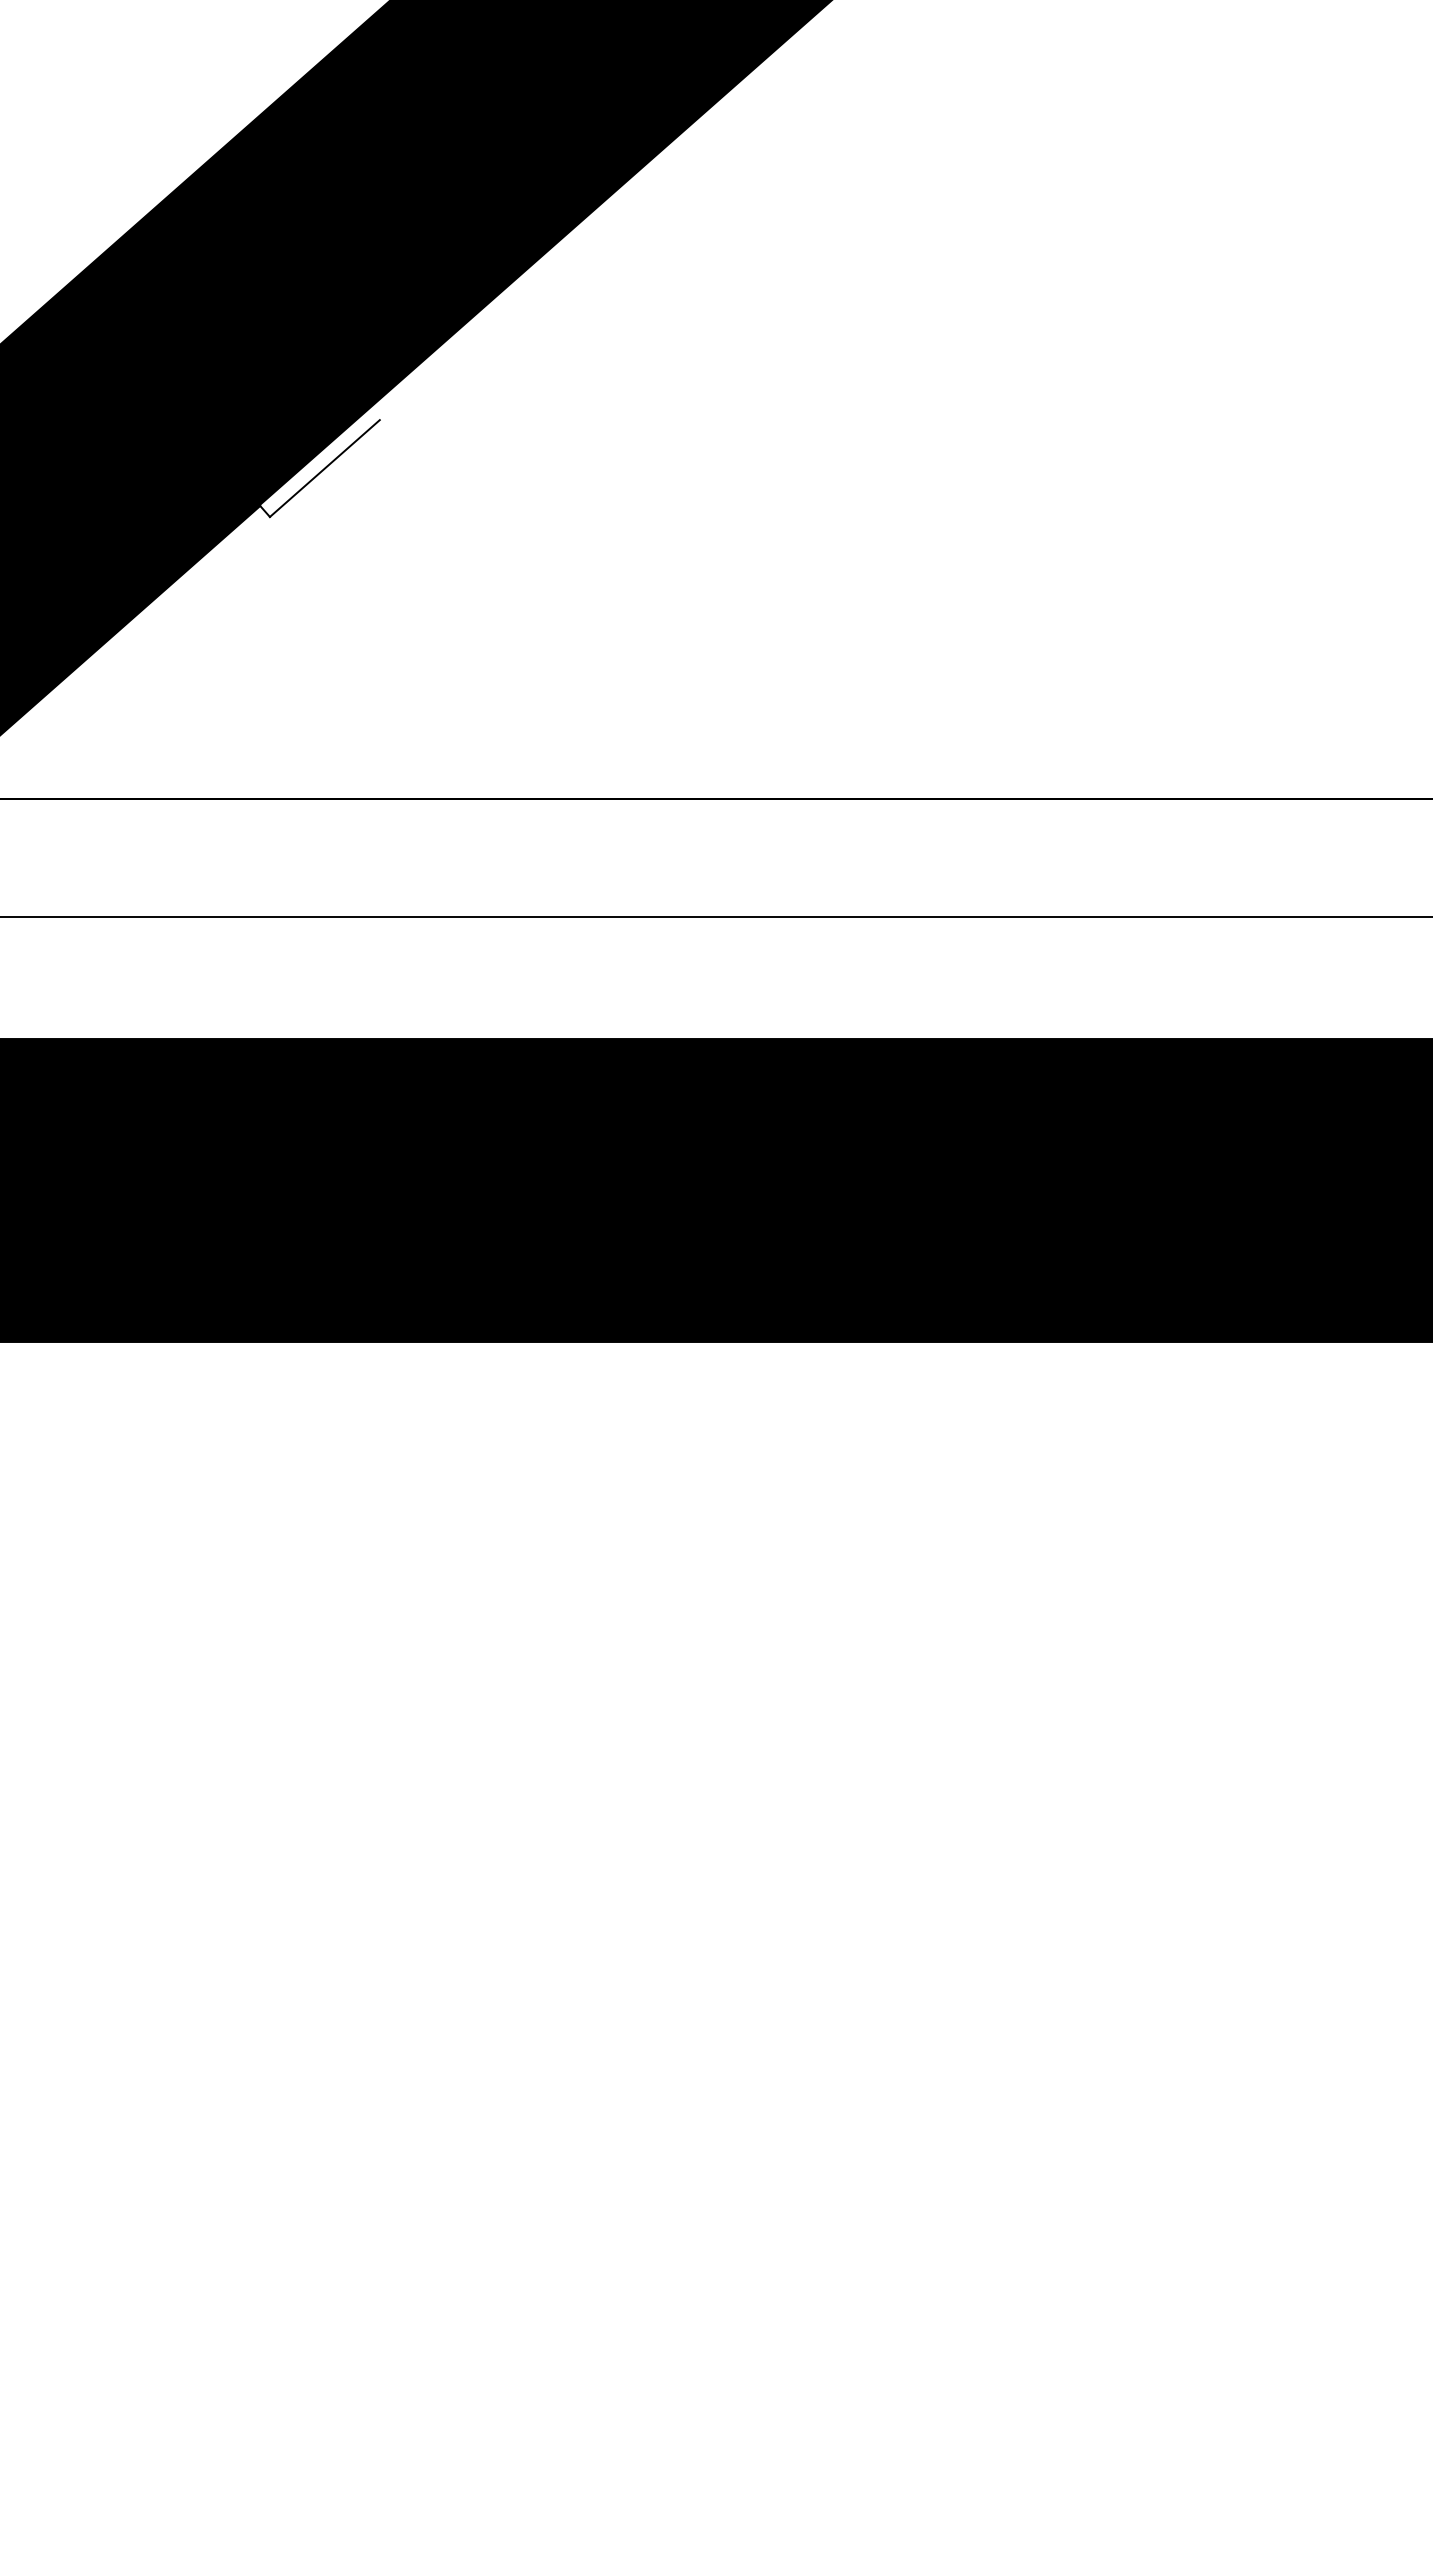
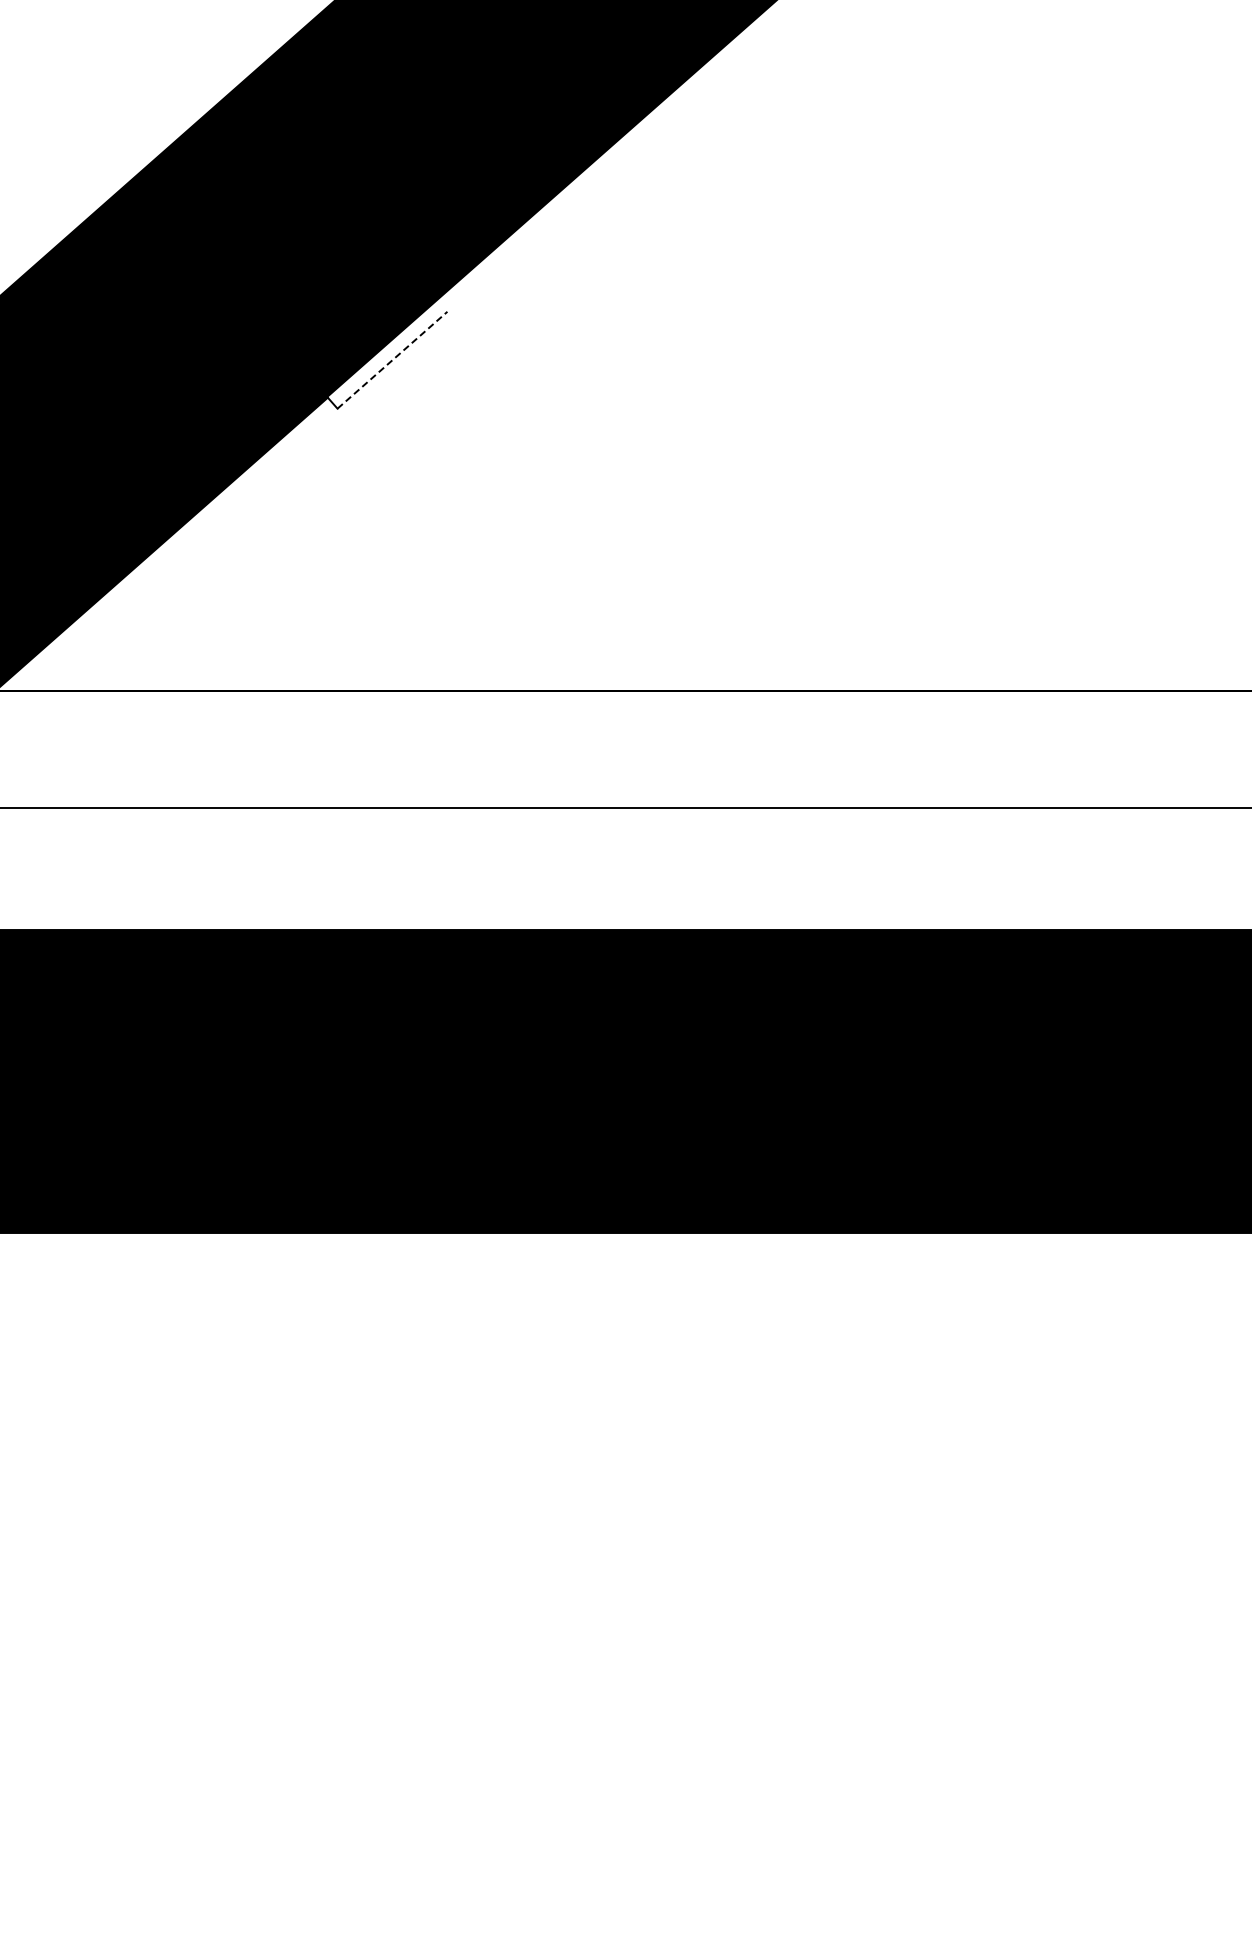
line: (325, 468) -> (393, 360), solid -> dashed

